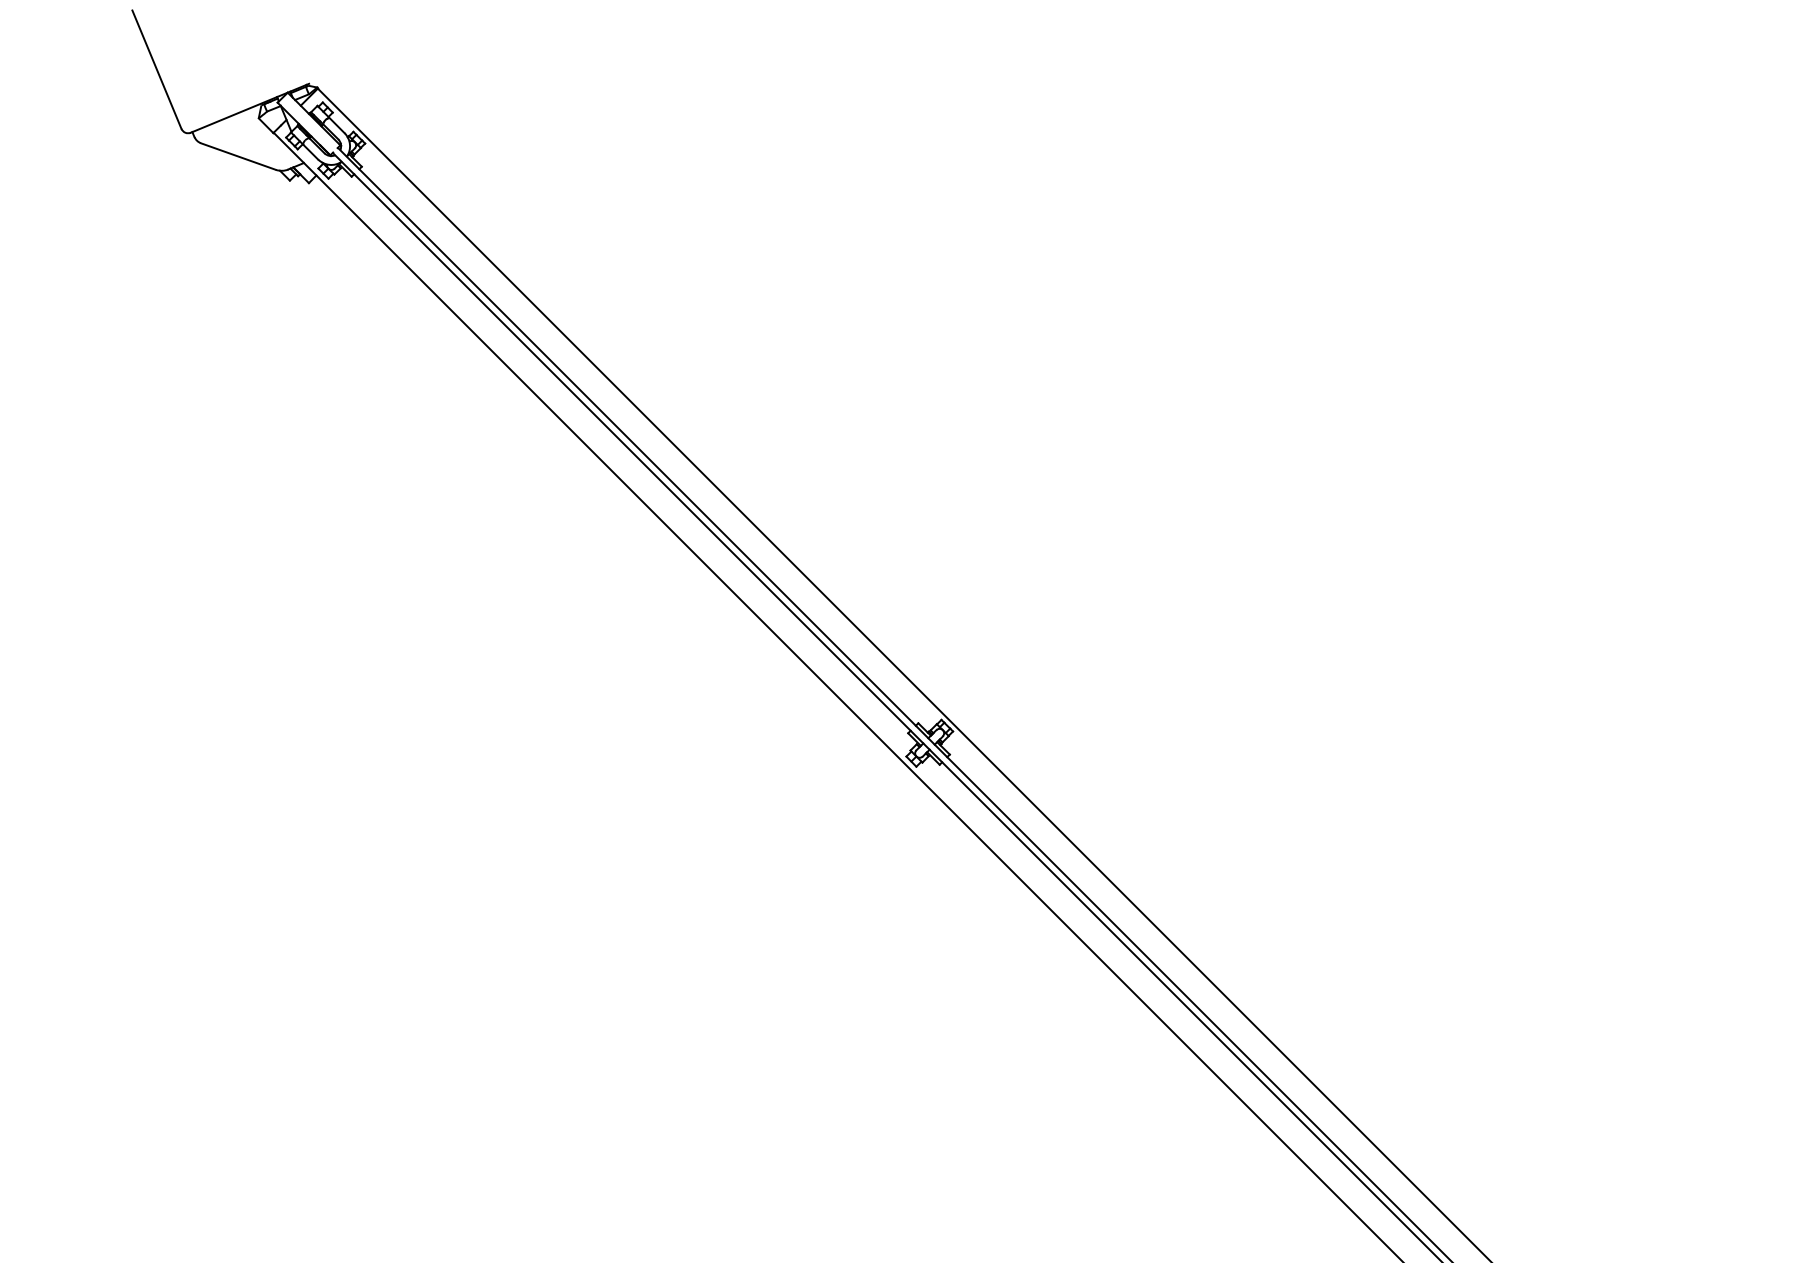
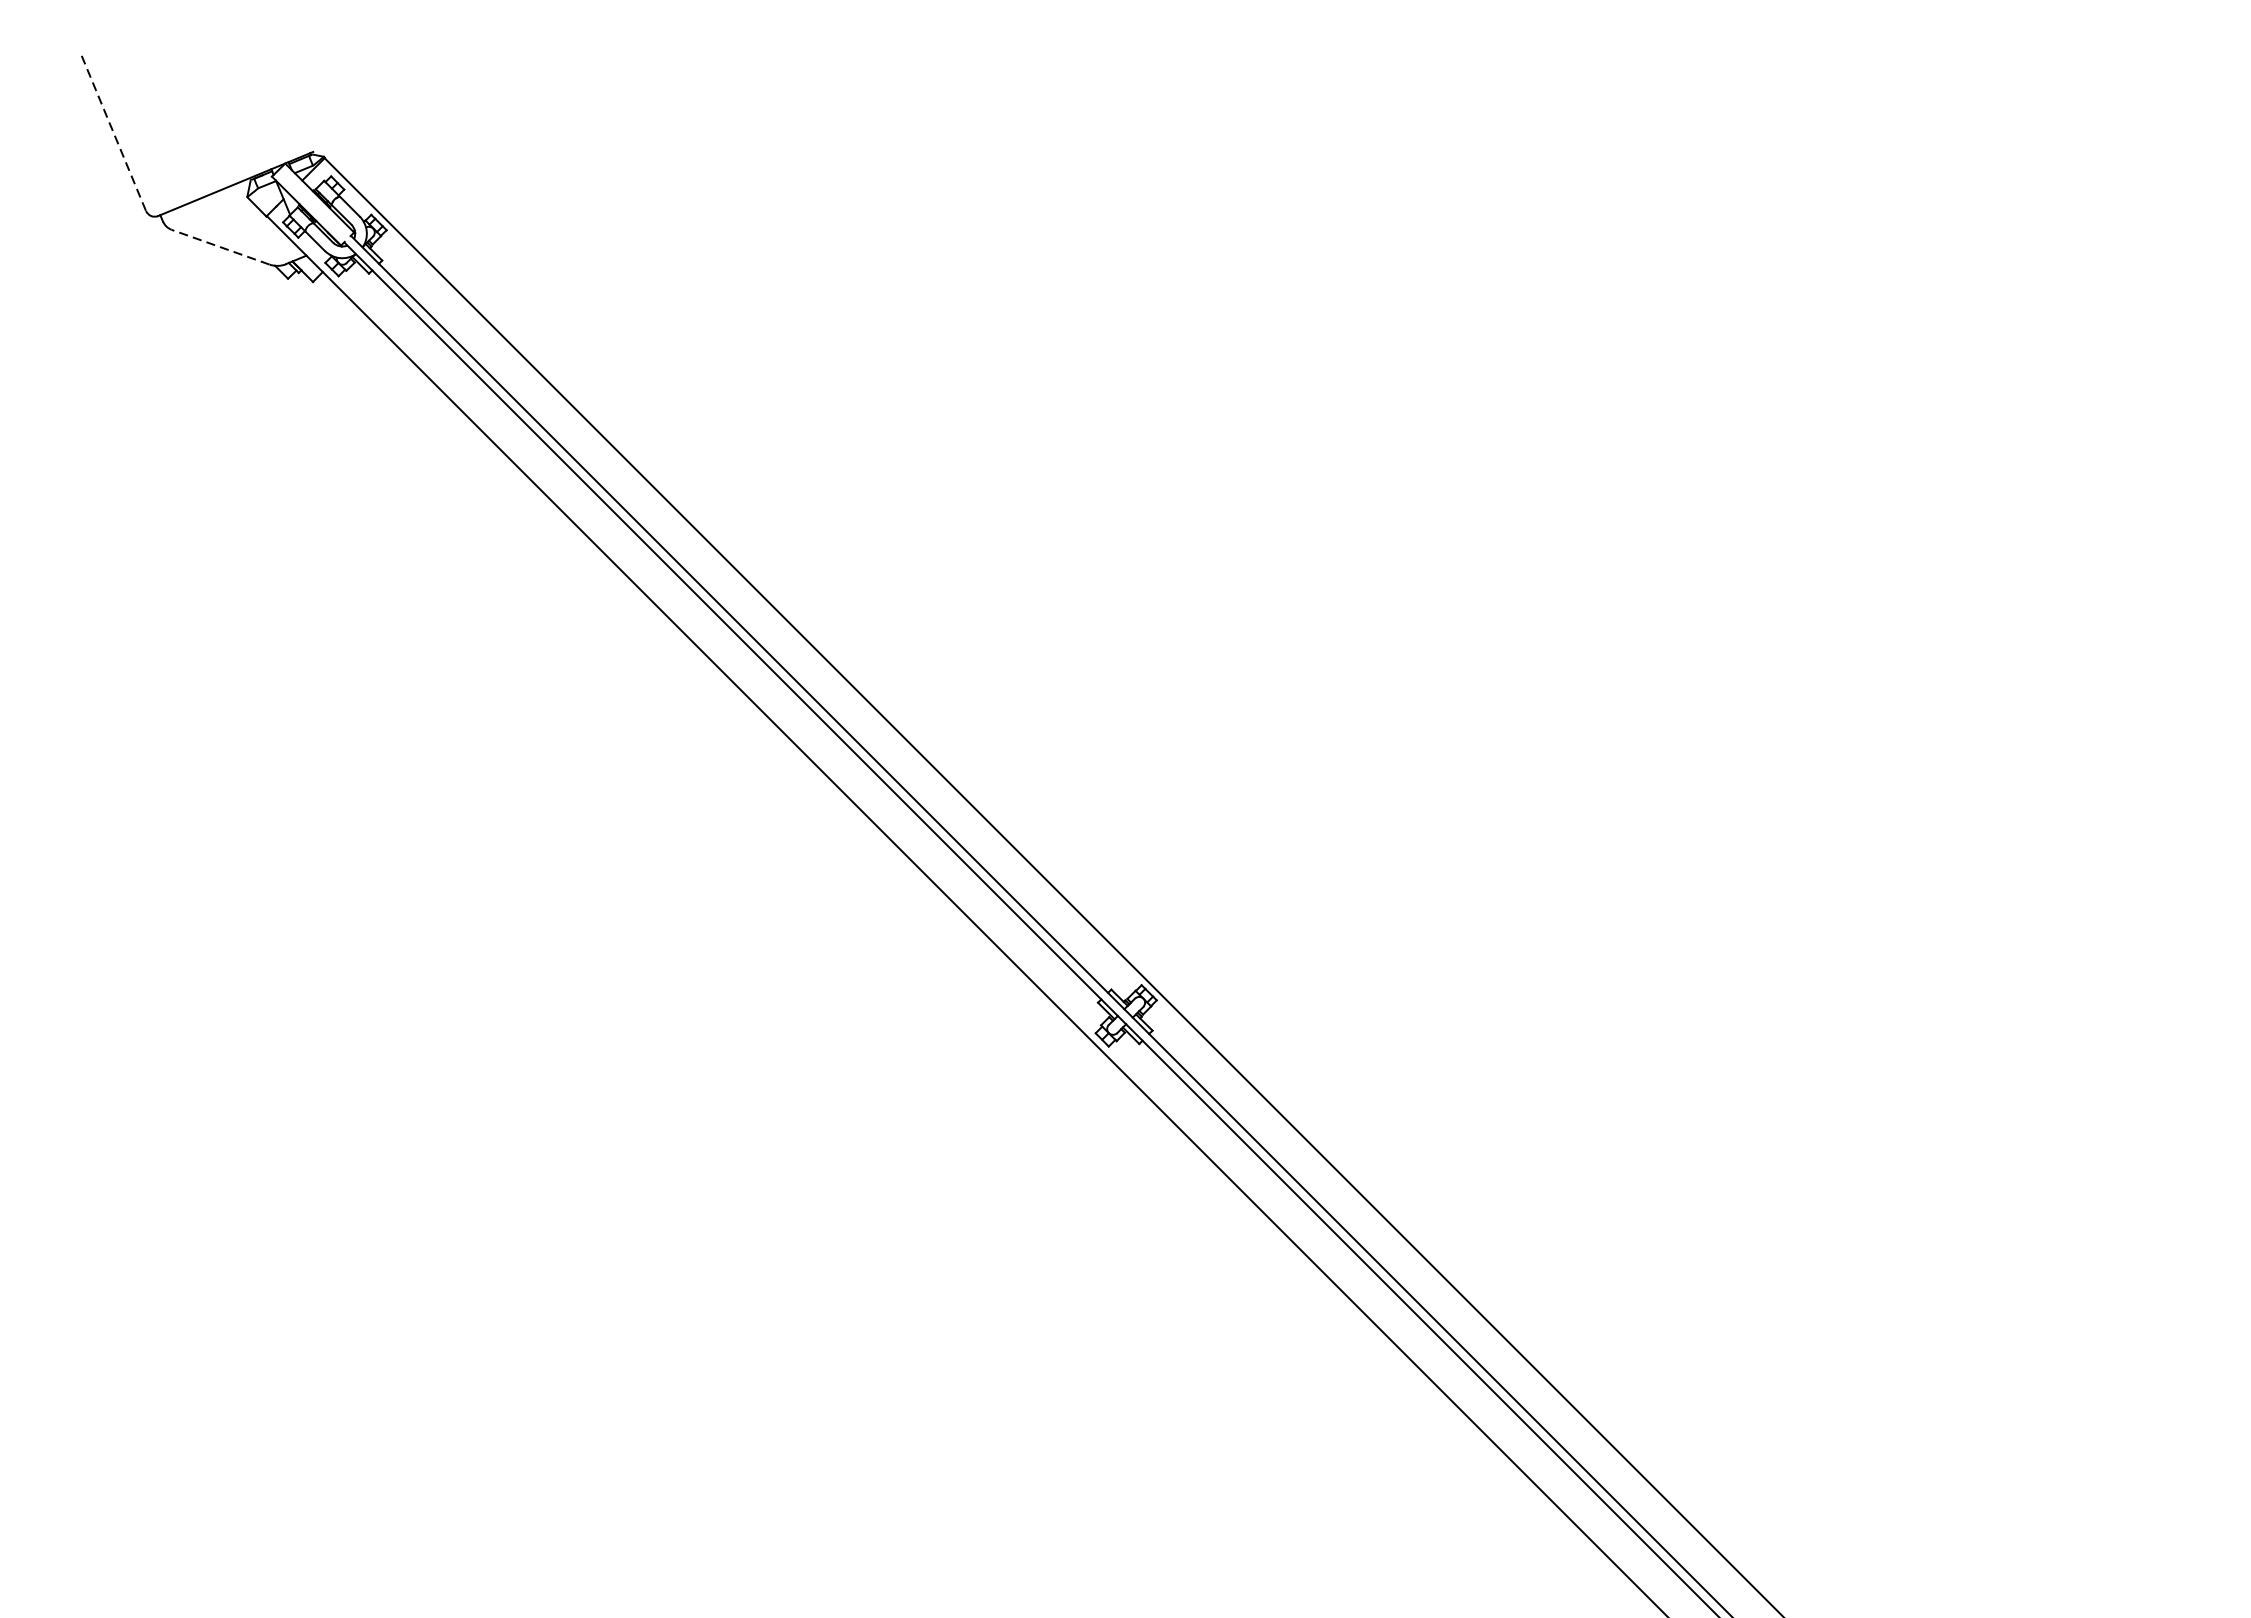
line: (157, 70) -> (114, 134), solid -> dashed
line: (238, 156) -> (220, 247), solid -> dashed

